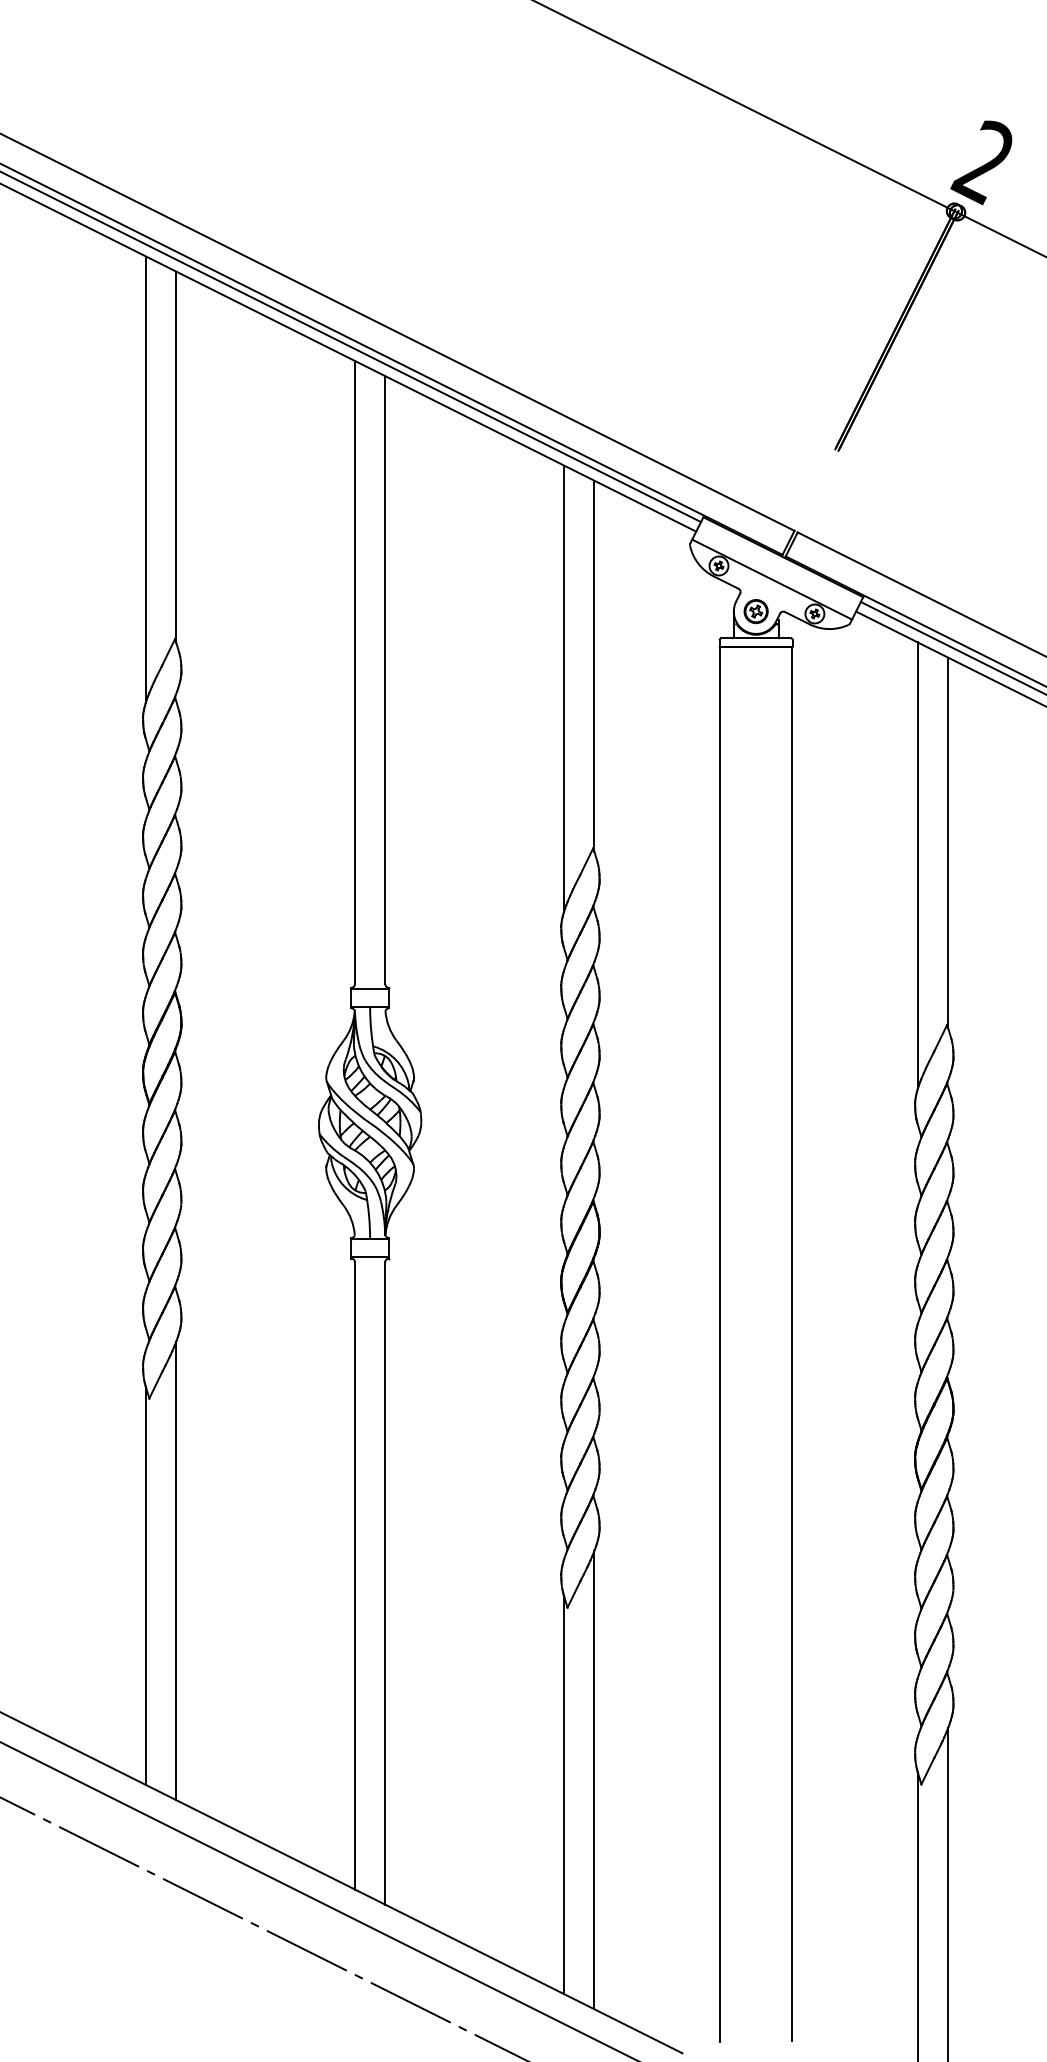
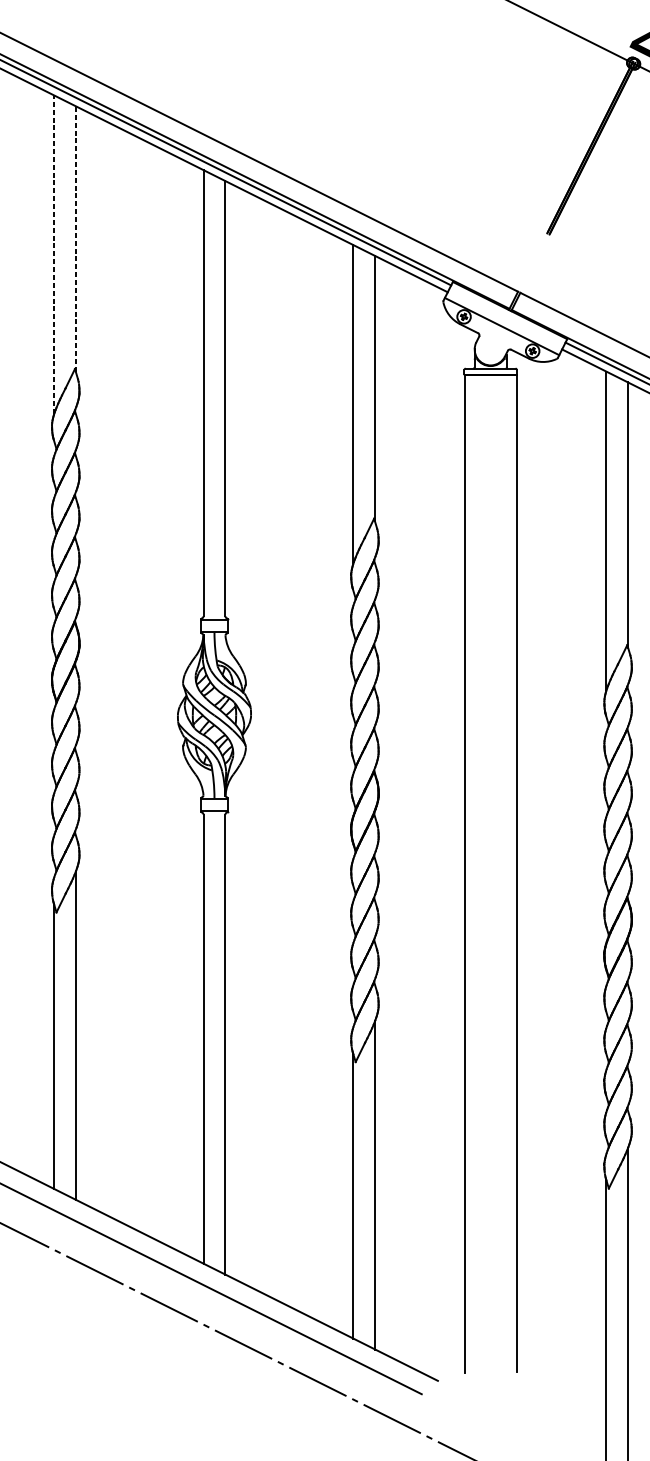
line: (176, 456) -> (75, 238), solid -> dashed
line: (145, 478) -> (53, 254), solid -> dashed
part: (755, 611) -> (490, 349), removed

